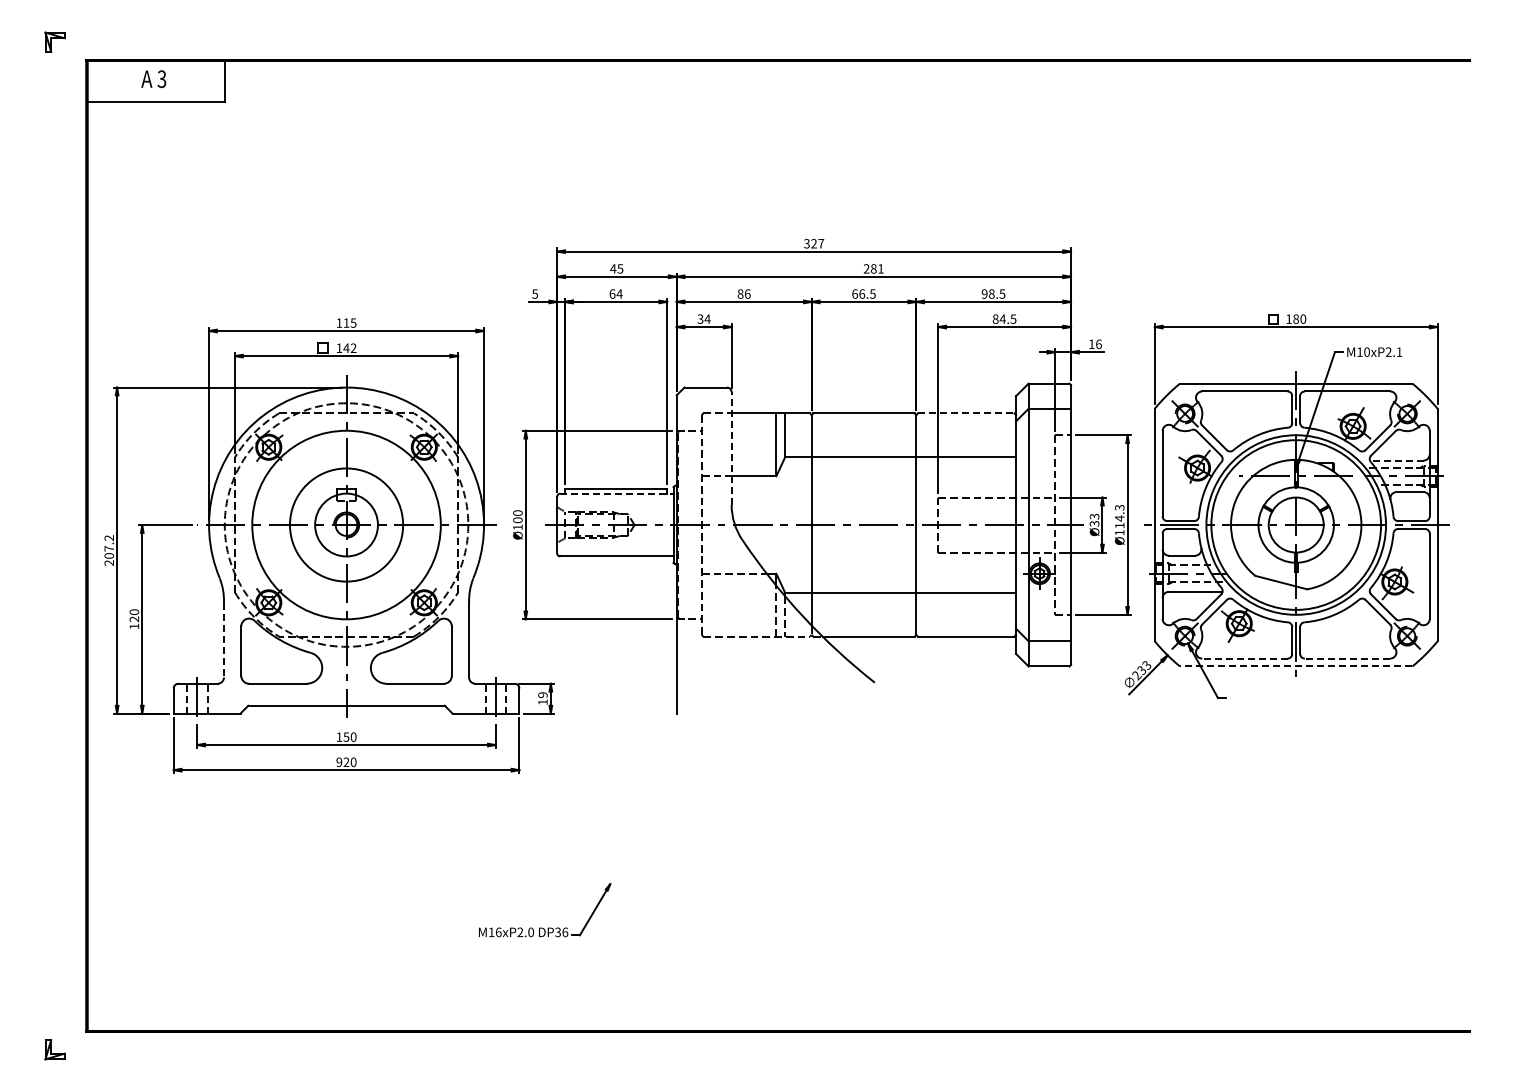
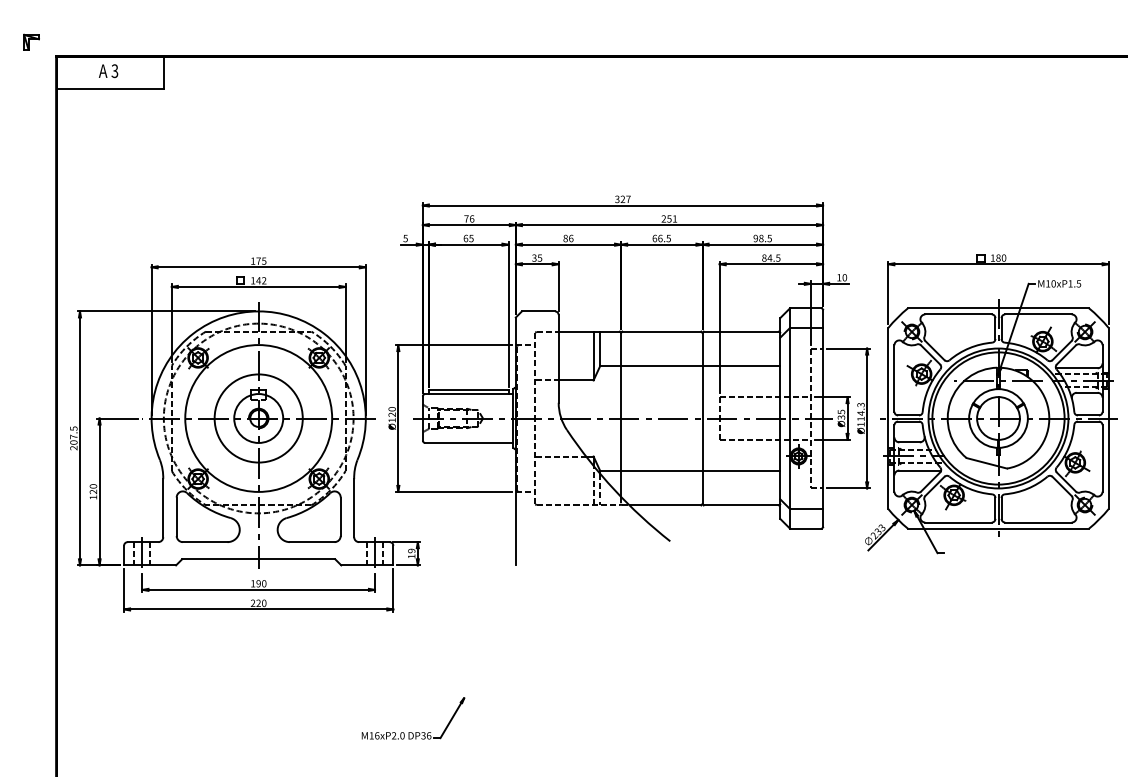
text: (616, 268) -> (469, 218), 45 -> 76
text: (873, 268) -> (669, 218), 281 -> 251
text: (619, 293) -> (471, 238), 64 -> 65
text: (707, 318) -> (539, 257), 34 -> 35
text: (346, 322) -> (258, 260), 115 -> 175
text: (1098, 343) -> (844, 277), 16 -> 10
text: (1393, 351) -> (1074, 283), M10xP2.1 -> M10xP1.5
line: (966, 413) -> (741, 331), dashed -> solid
line: (731, 448) -> (558, 358), dashed -> solid
line: (1396, 460) -> (1076, 368), dashed -> solid
line: (616, 493) -> (469, 393), dashed -> solid
text: (1093, 516) -> (840, 411), Ø33 -> Ø35
text: (517, 520) -> (391, 414), Ø100 -> Ø120
text: (109, 537) -> (74, 428), 207.2 -> 207.5
line: (224, 640) -> (163, 508), dashed -> solid
line: (1244, 658) -> (958, 522), dashed -> solid
line: (1347, 658) -> (1038, 522), dashed -> solid
line: (1295, 666) -> (997, 528), dashed -> solid
text: (346, 736) -> (258, 583), 150 -> 190
text: (339, 762) -> (253, 603), 920 -> 220

